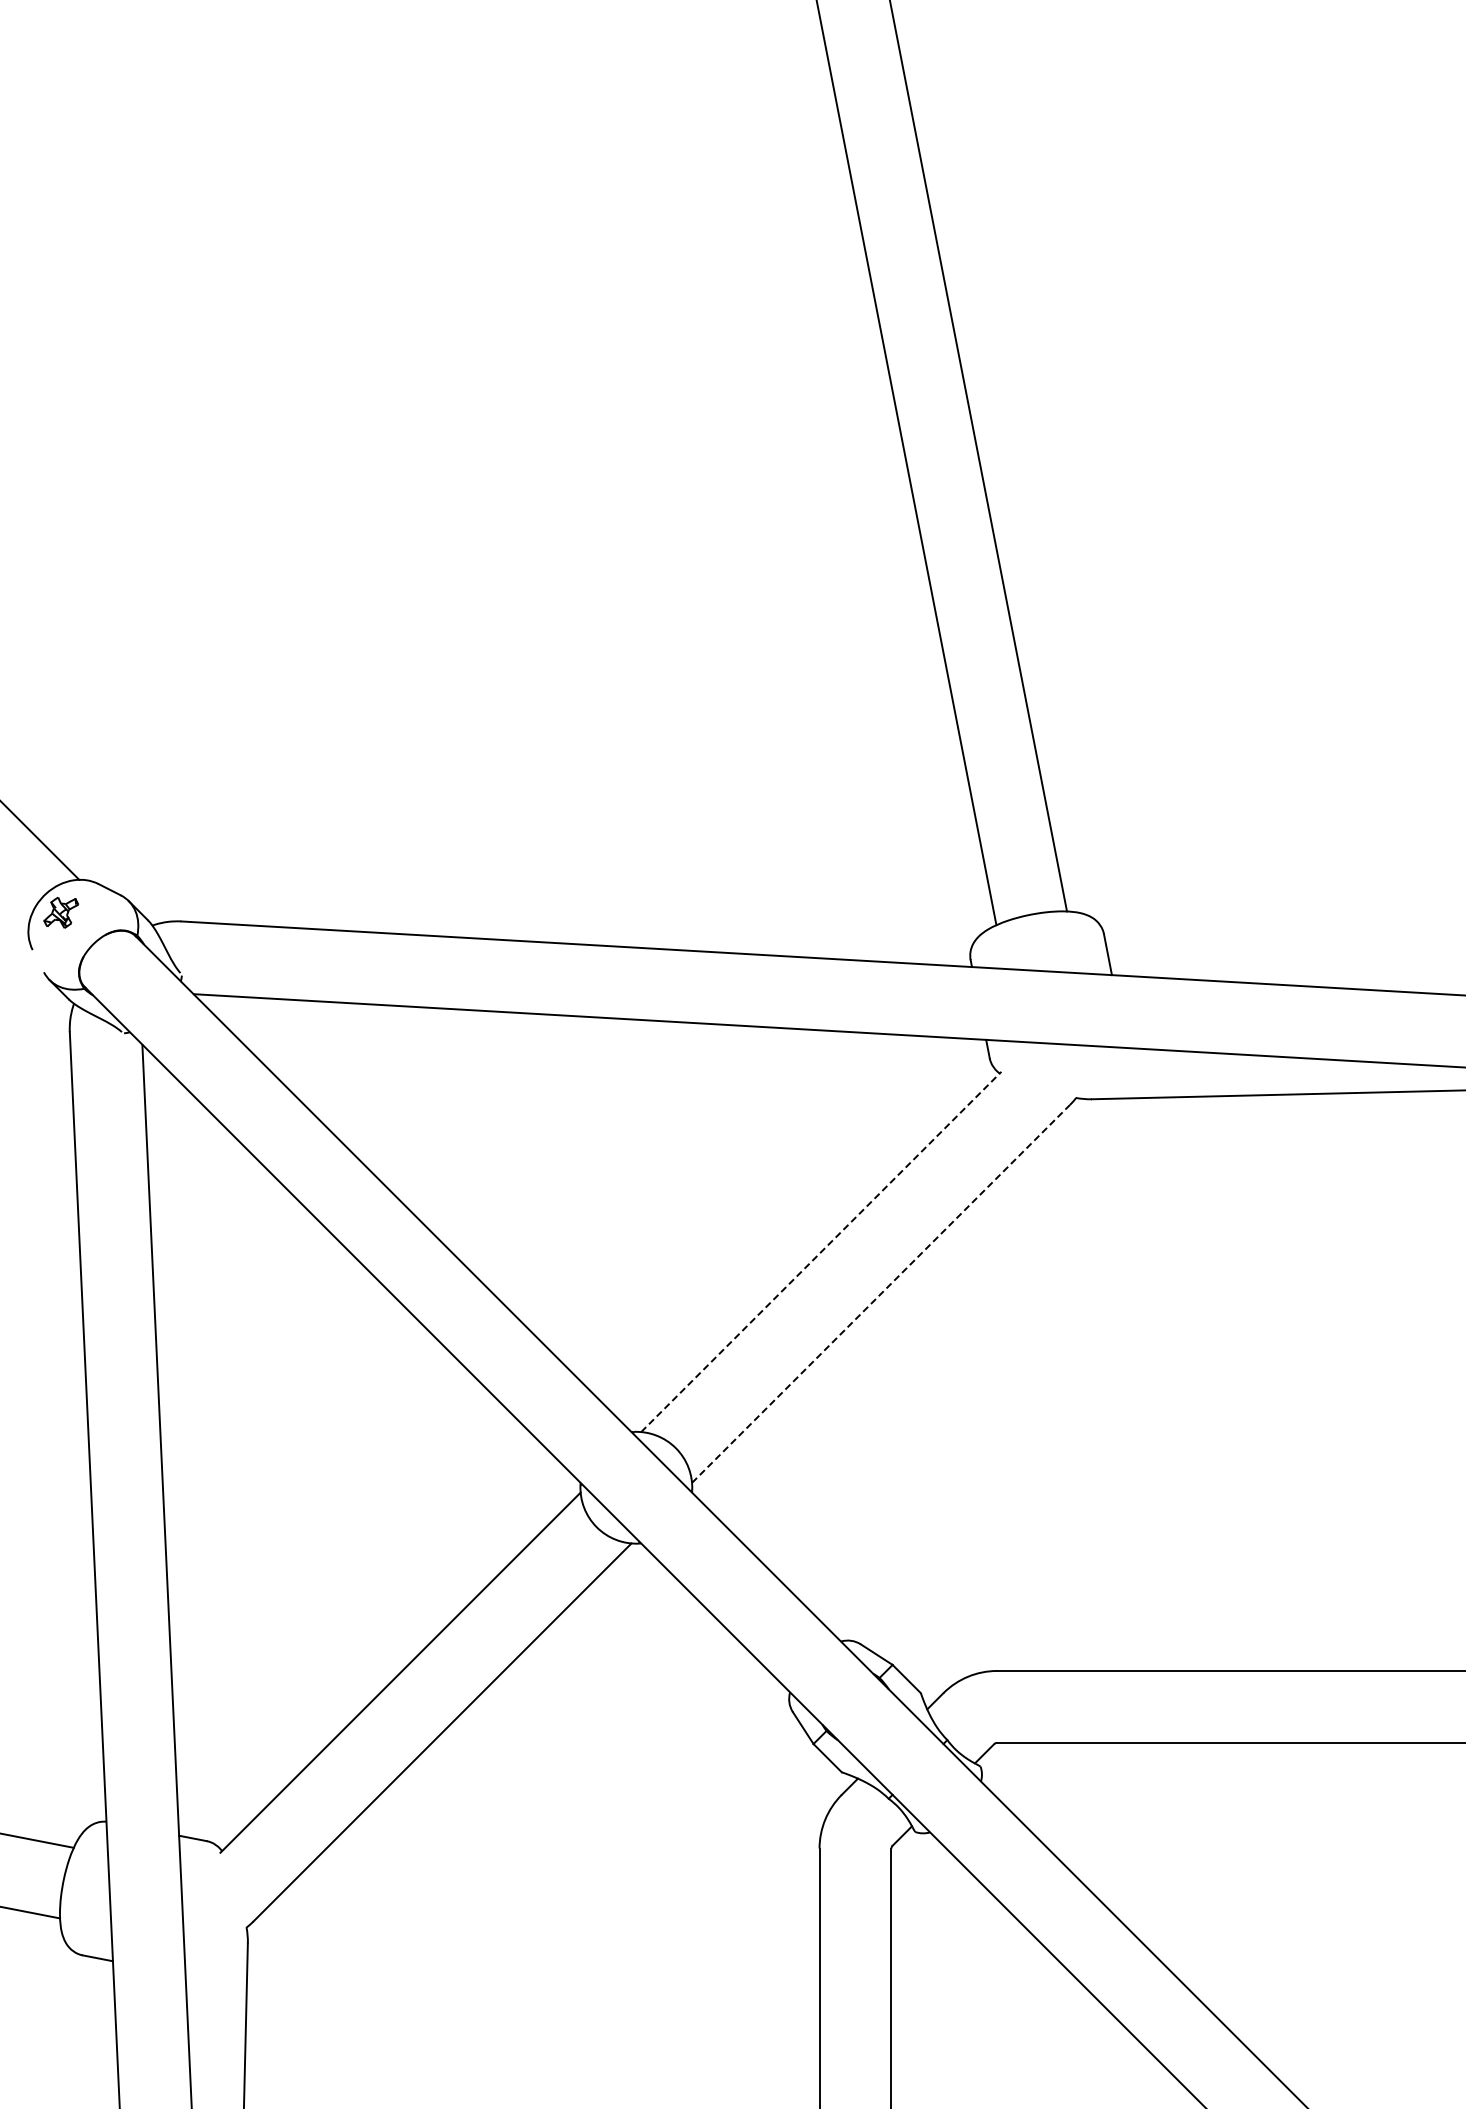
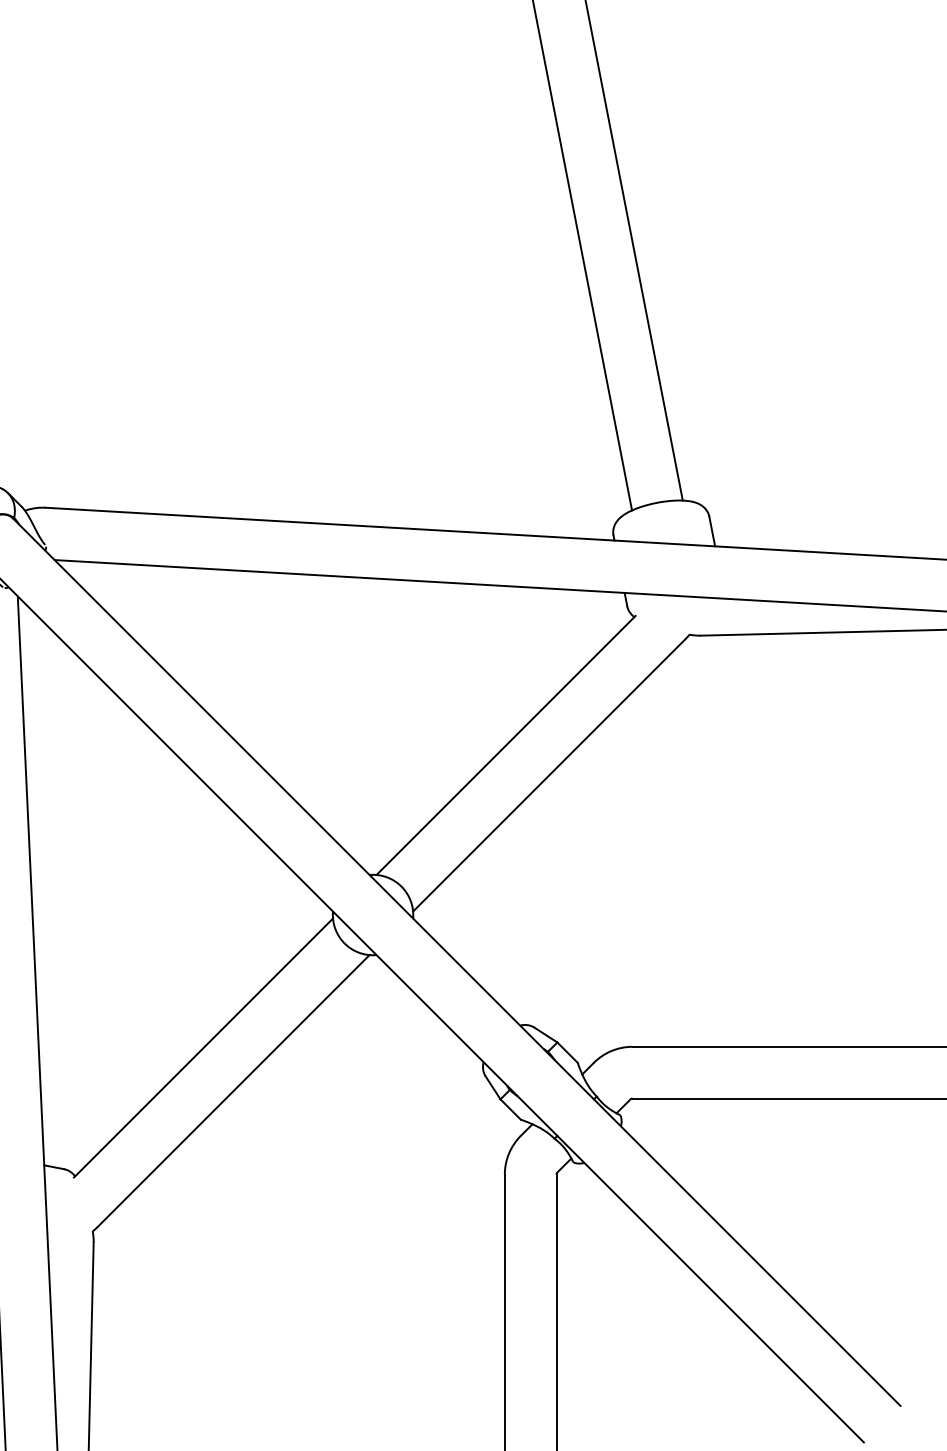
line: (821, 1251) -> (506, 745), dashed -> solid
line: (881, 1293) -> (549, 775), dashed -> solid

